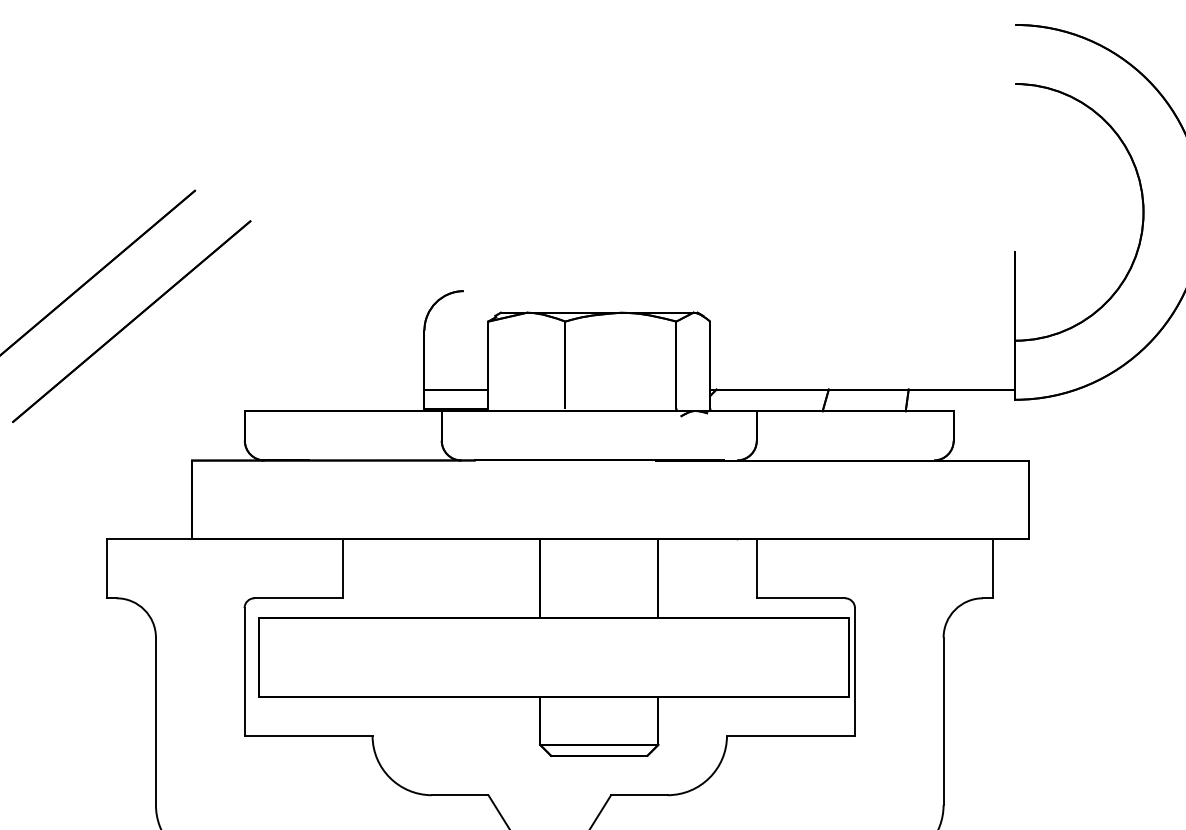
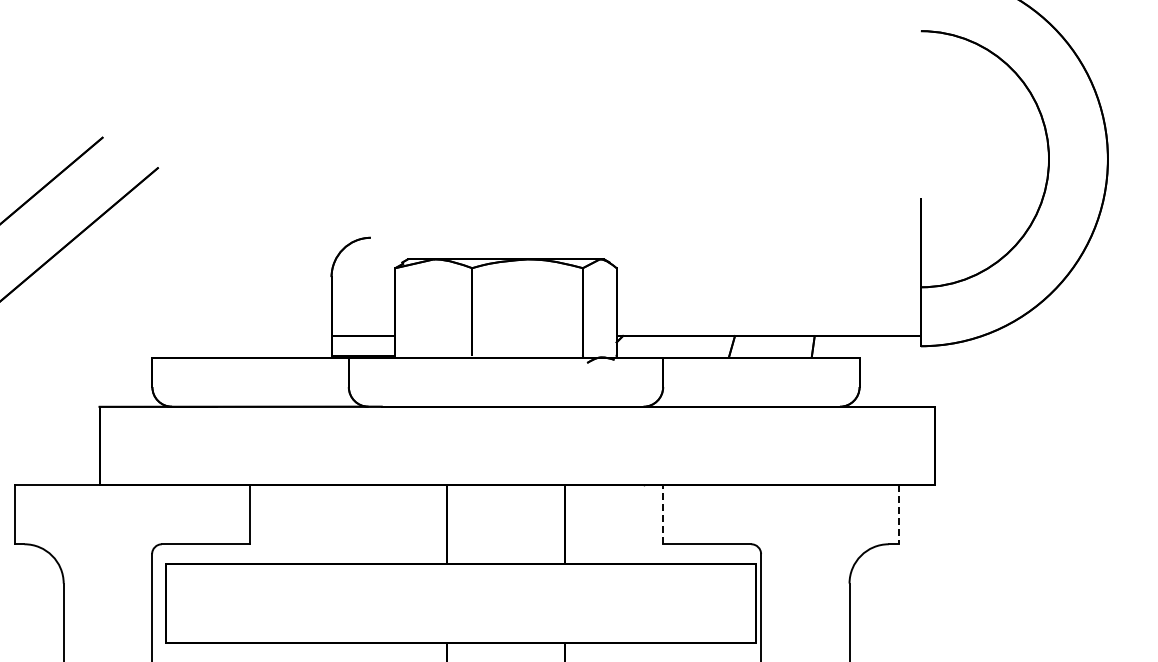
line: (756, 568) -> (662, 514), solid -> dashed
line: (992, 568) -> (898, 514), solid -> dashed

